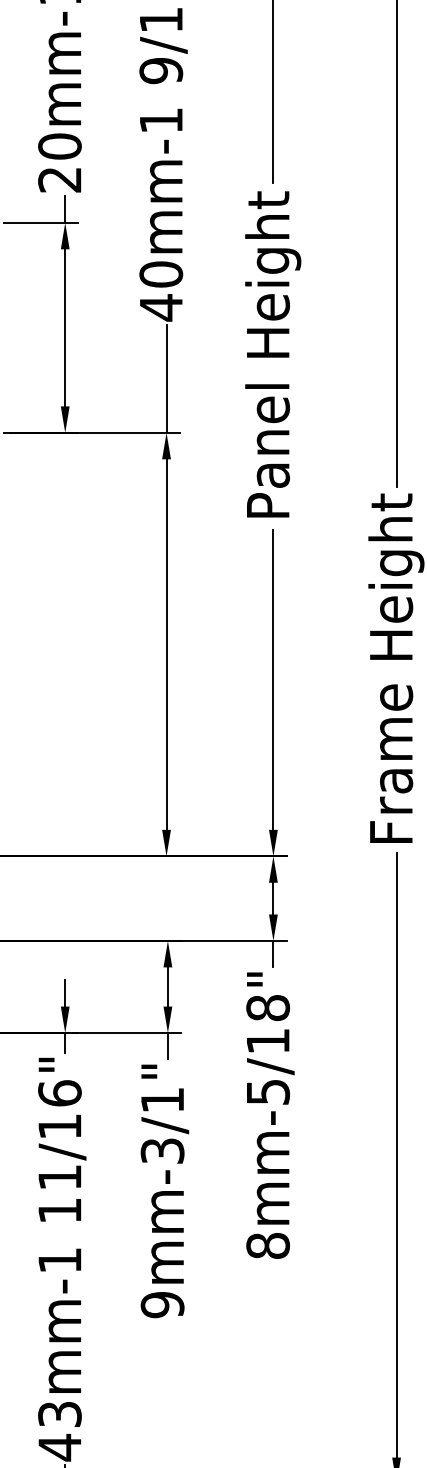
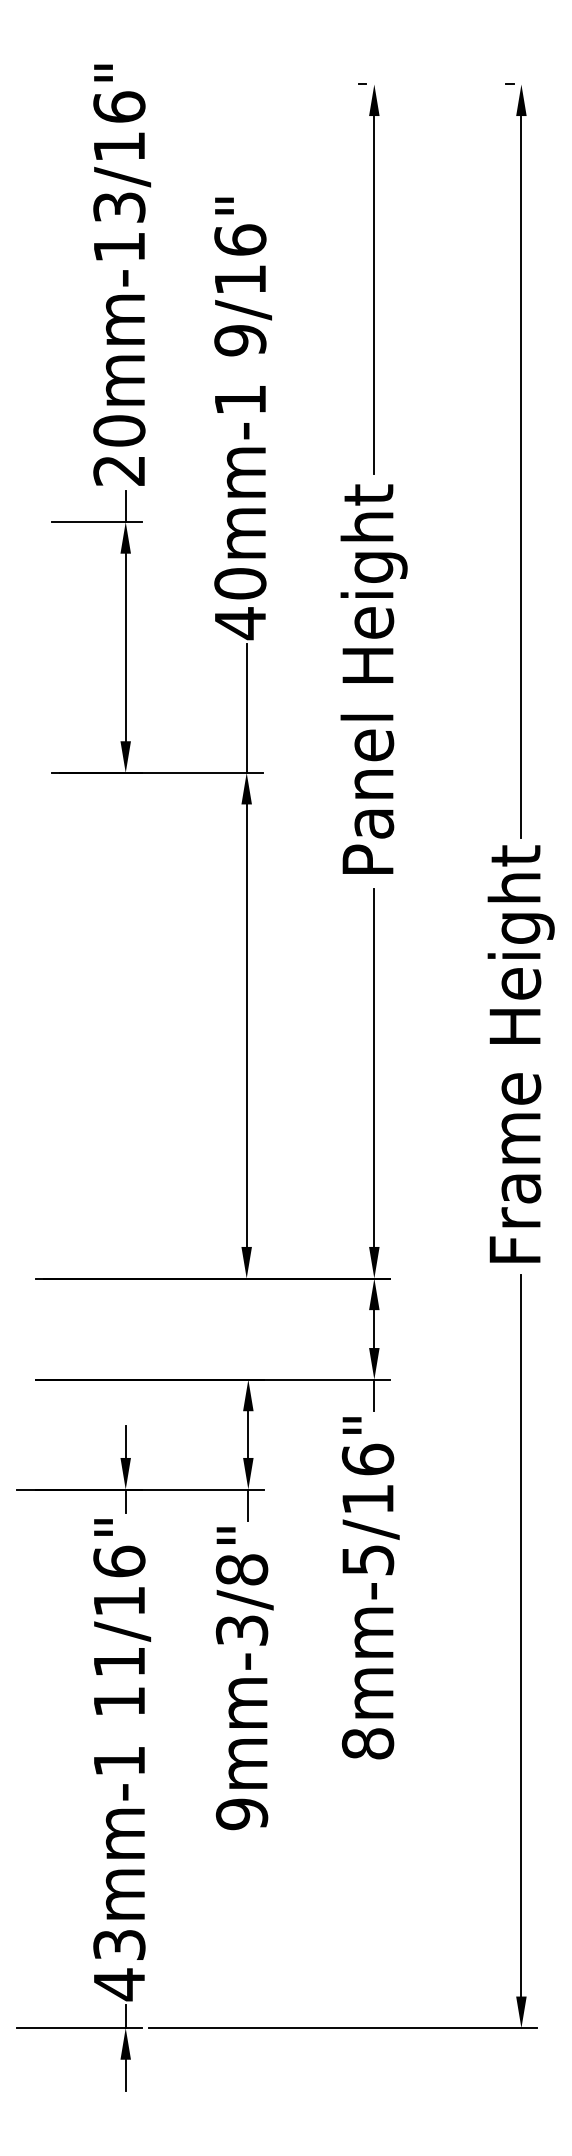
text: (267, 1007) -> (367, 1459), 8mm-5/18" -> 8mm-5/16"
text: (162, 1099) -> (241, 1569), 9mm-3/1" -> 9mm-3/8"

